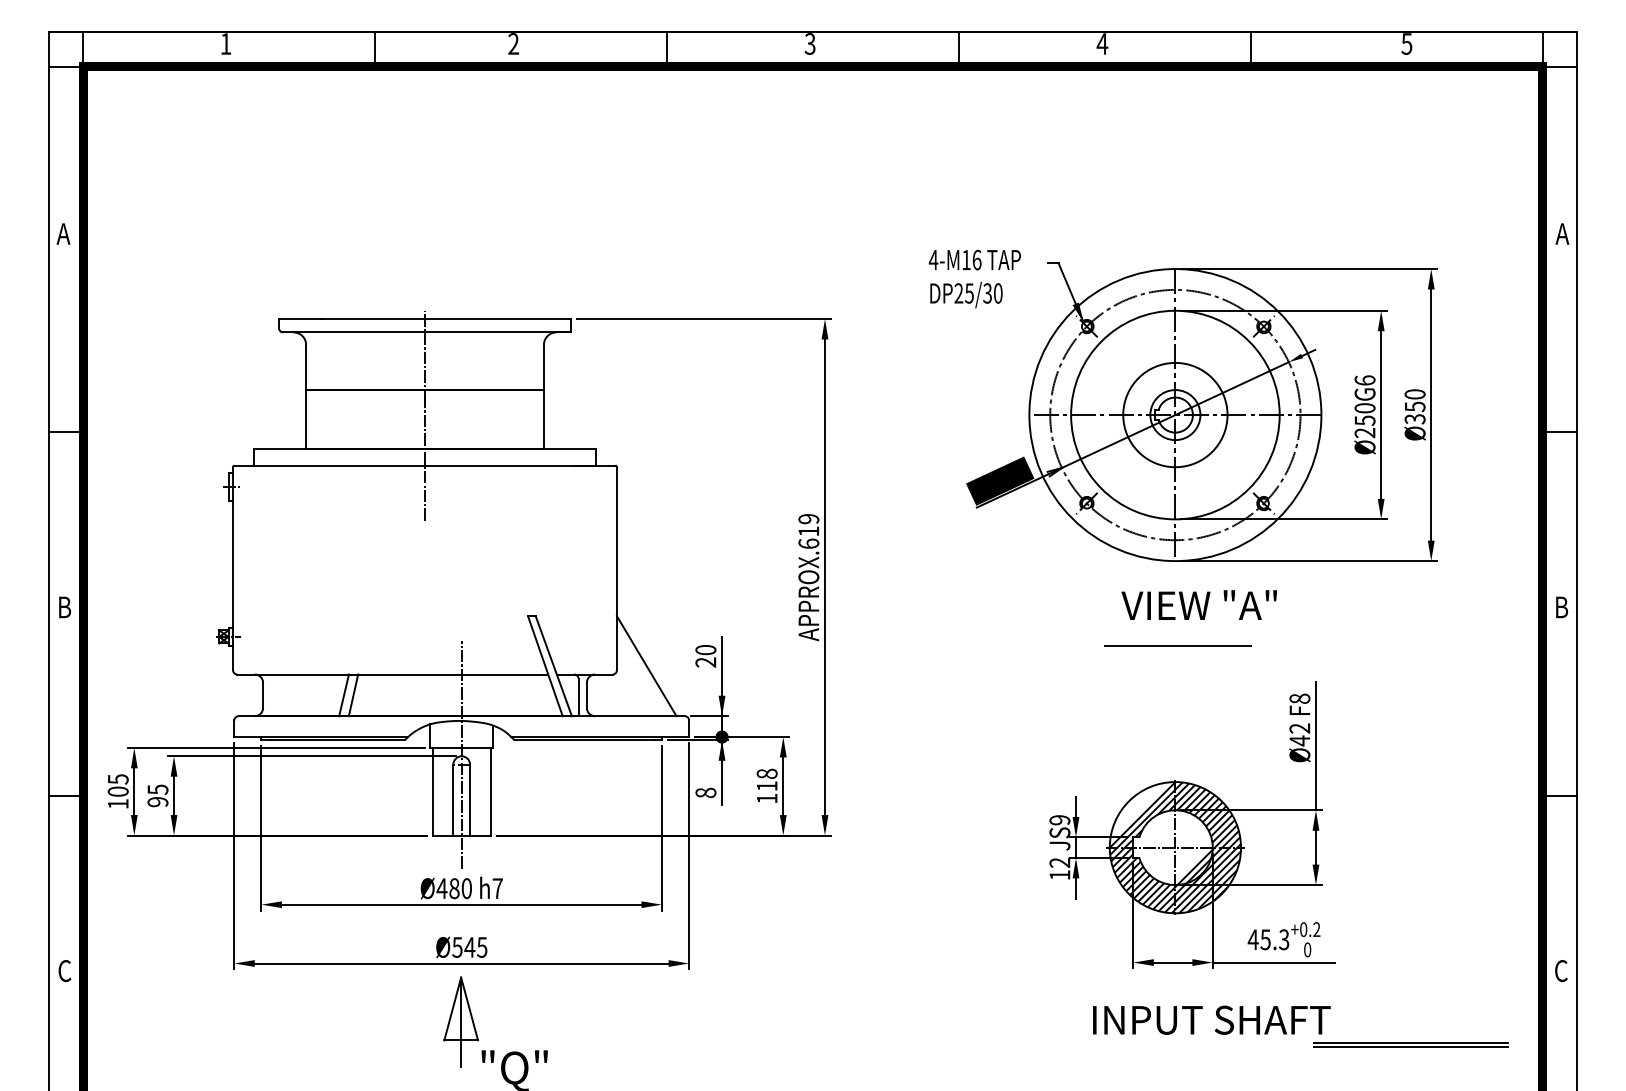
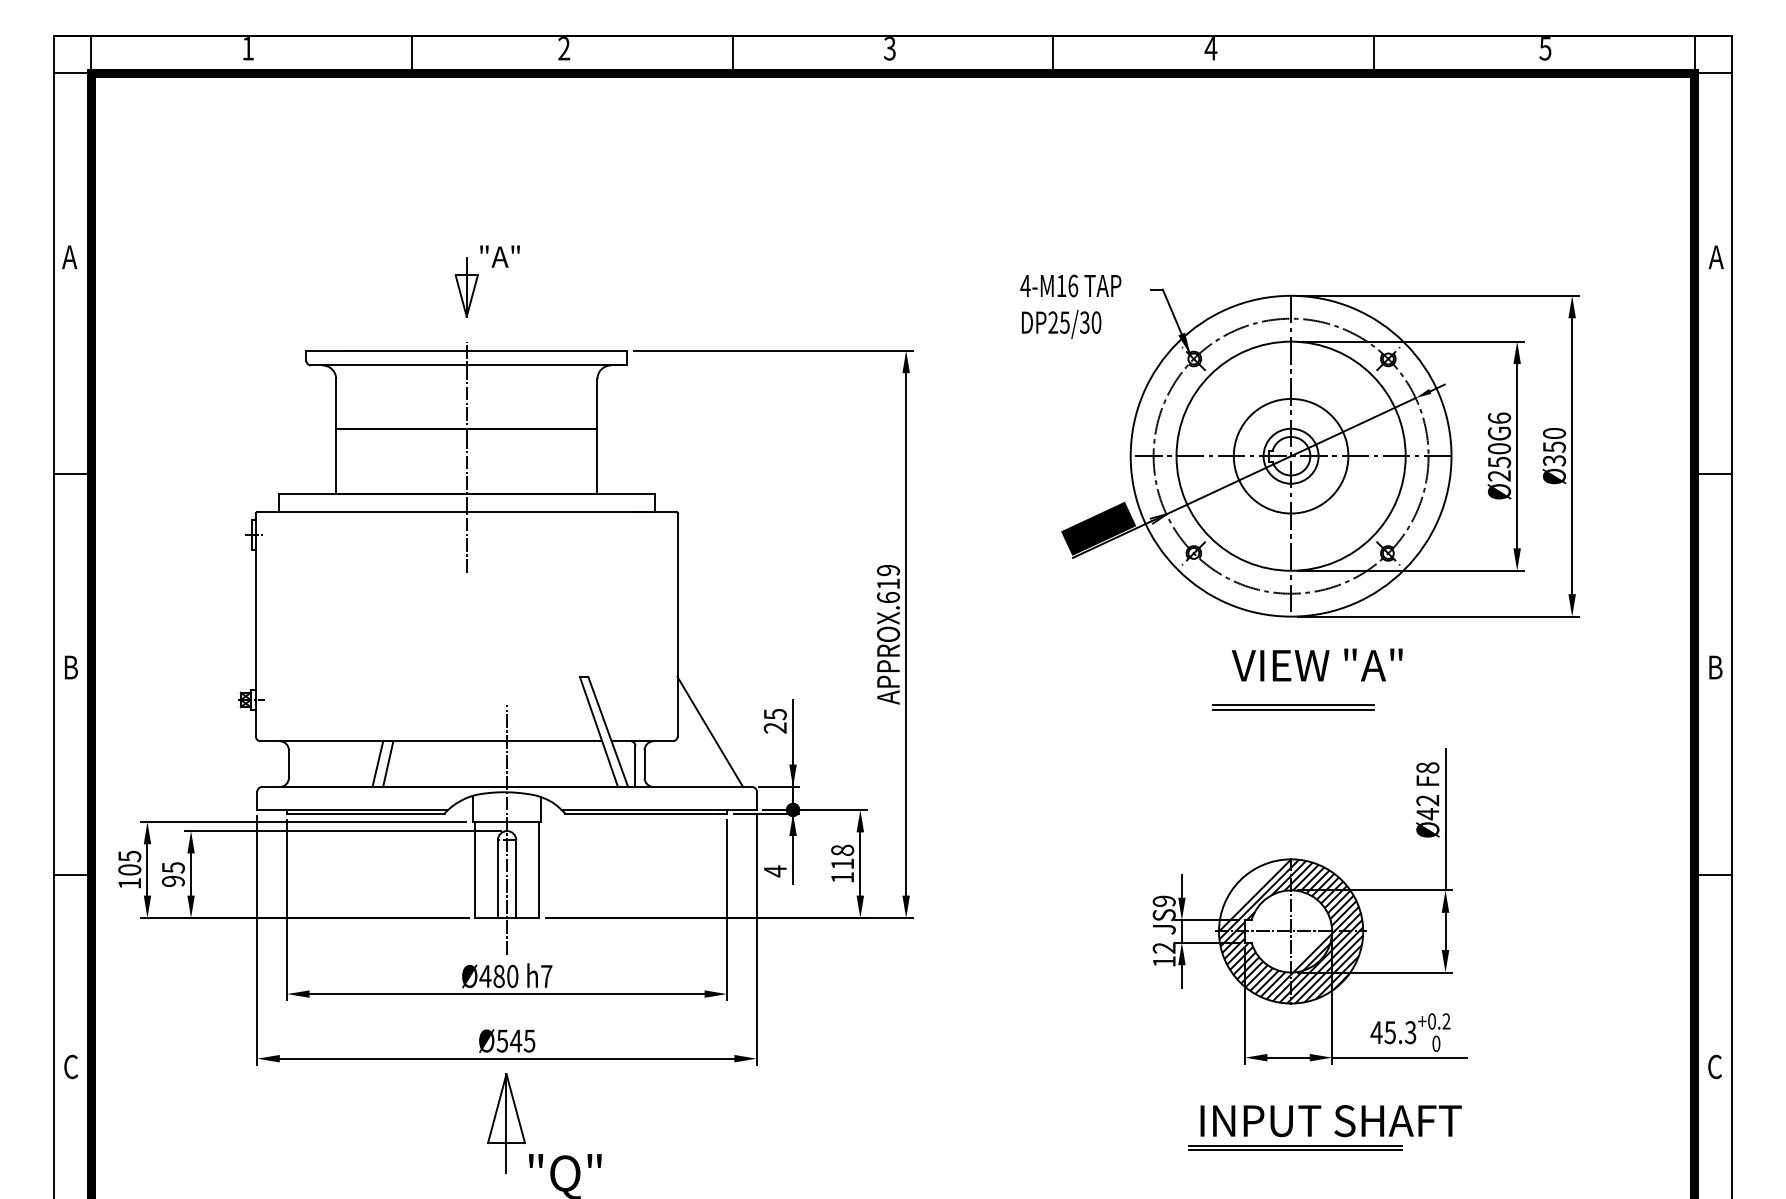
part: (435, 252) -> (478, 277), added
line: (1177, 641) -> (1293, 705), added
text: (705, 650) -> (774, 714), 20 -> 25
text: (705, 793) -> (774, 871), 8 -> 4
part: (1411, 1044) -> (1295, 1147), moved

